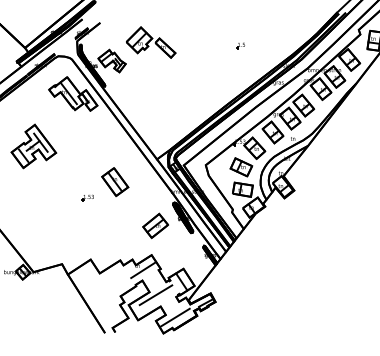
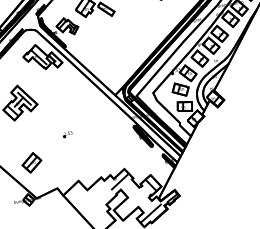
part: (115, 182) -> (86, 118), removed
part: (155, 225) -> (31, 162), moved
line: (155, 295) -> (132, 199), removed

